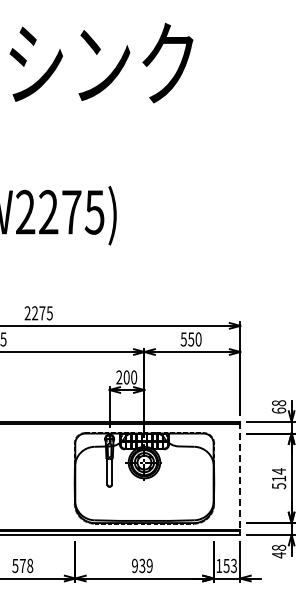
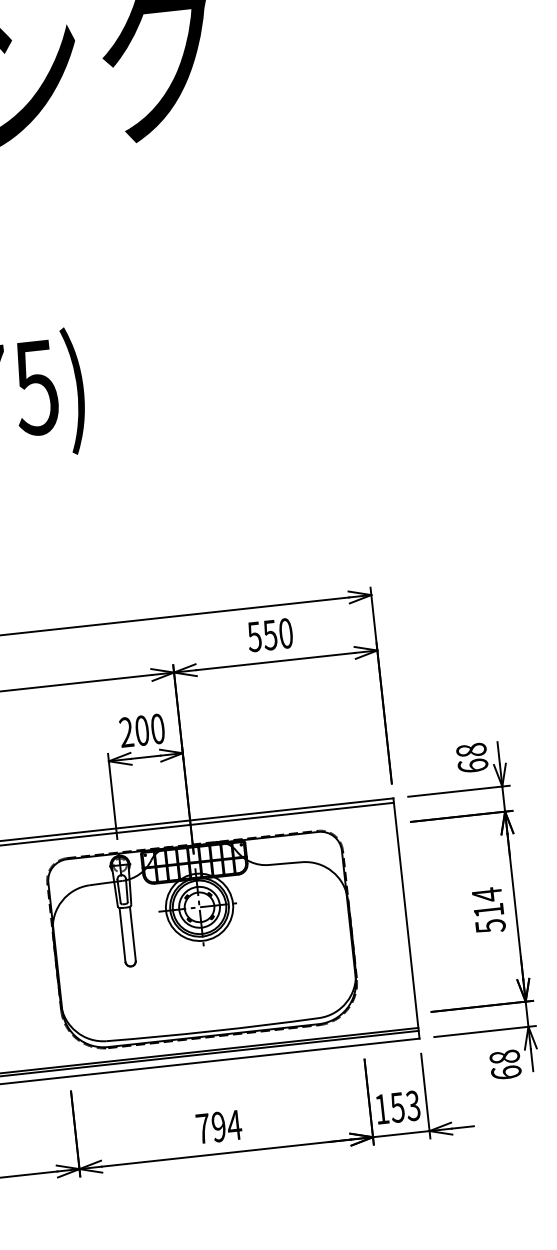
line: (240, 478) -> (406, 918), dashed -> solid
text: (278, 555) -> (505, 1073), 48 -> 68
text: (142, 565) -> (219, 1126), 939 -> 794

